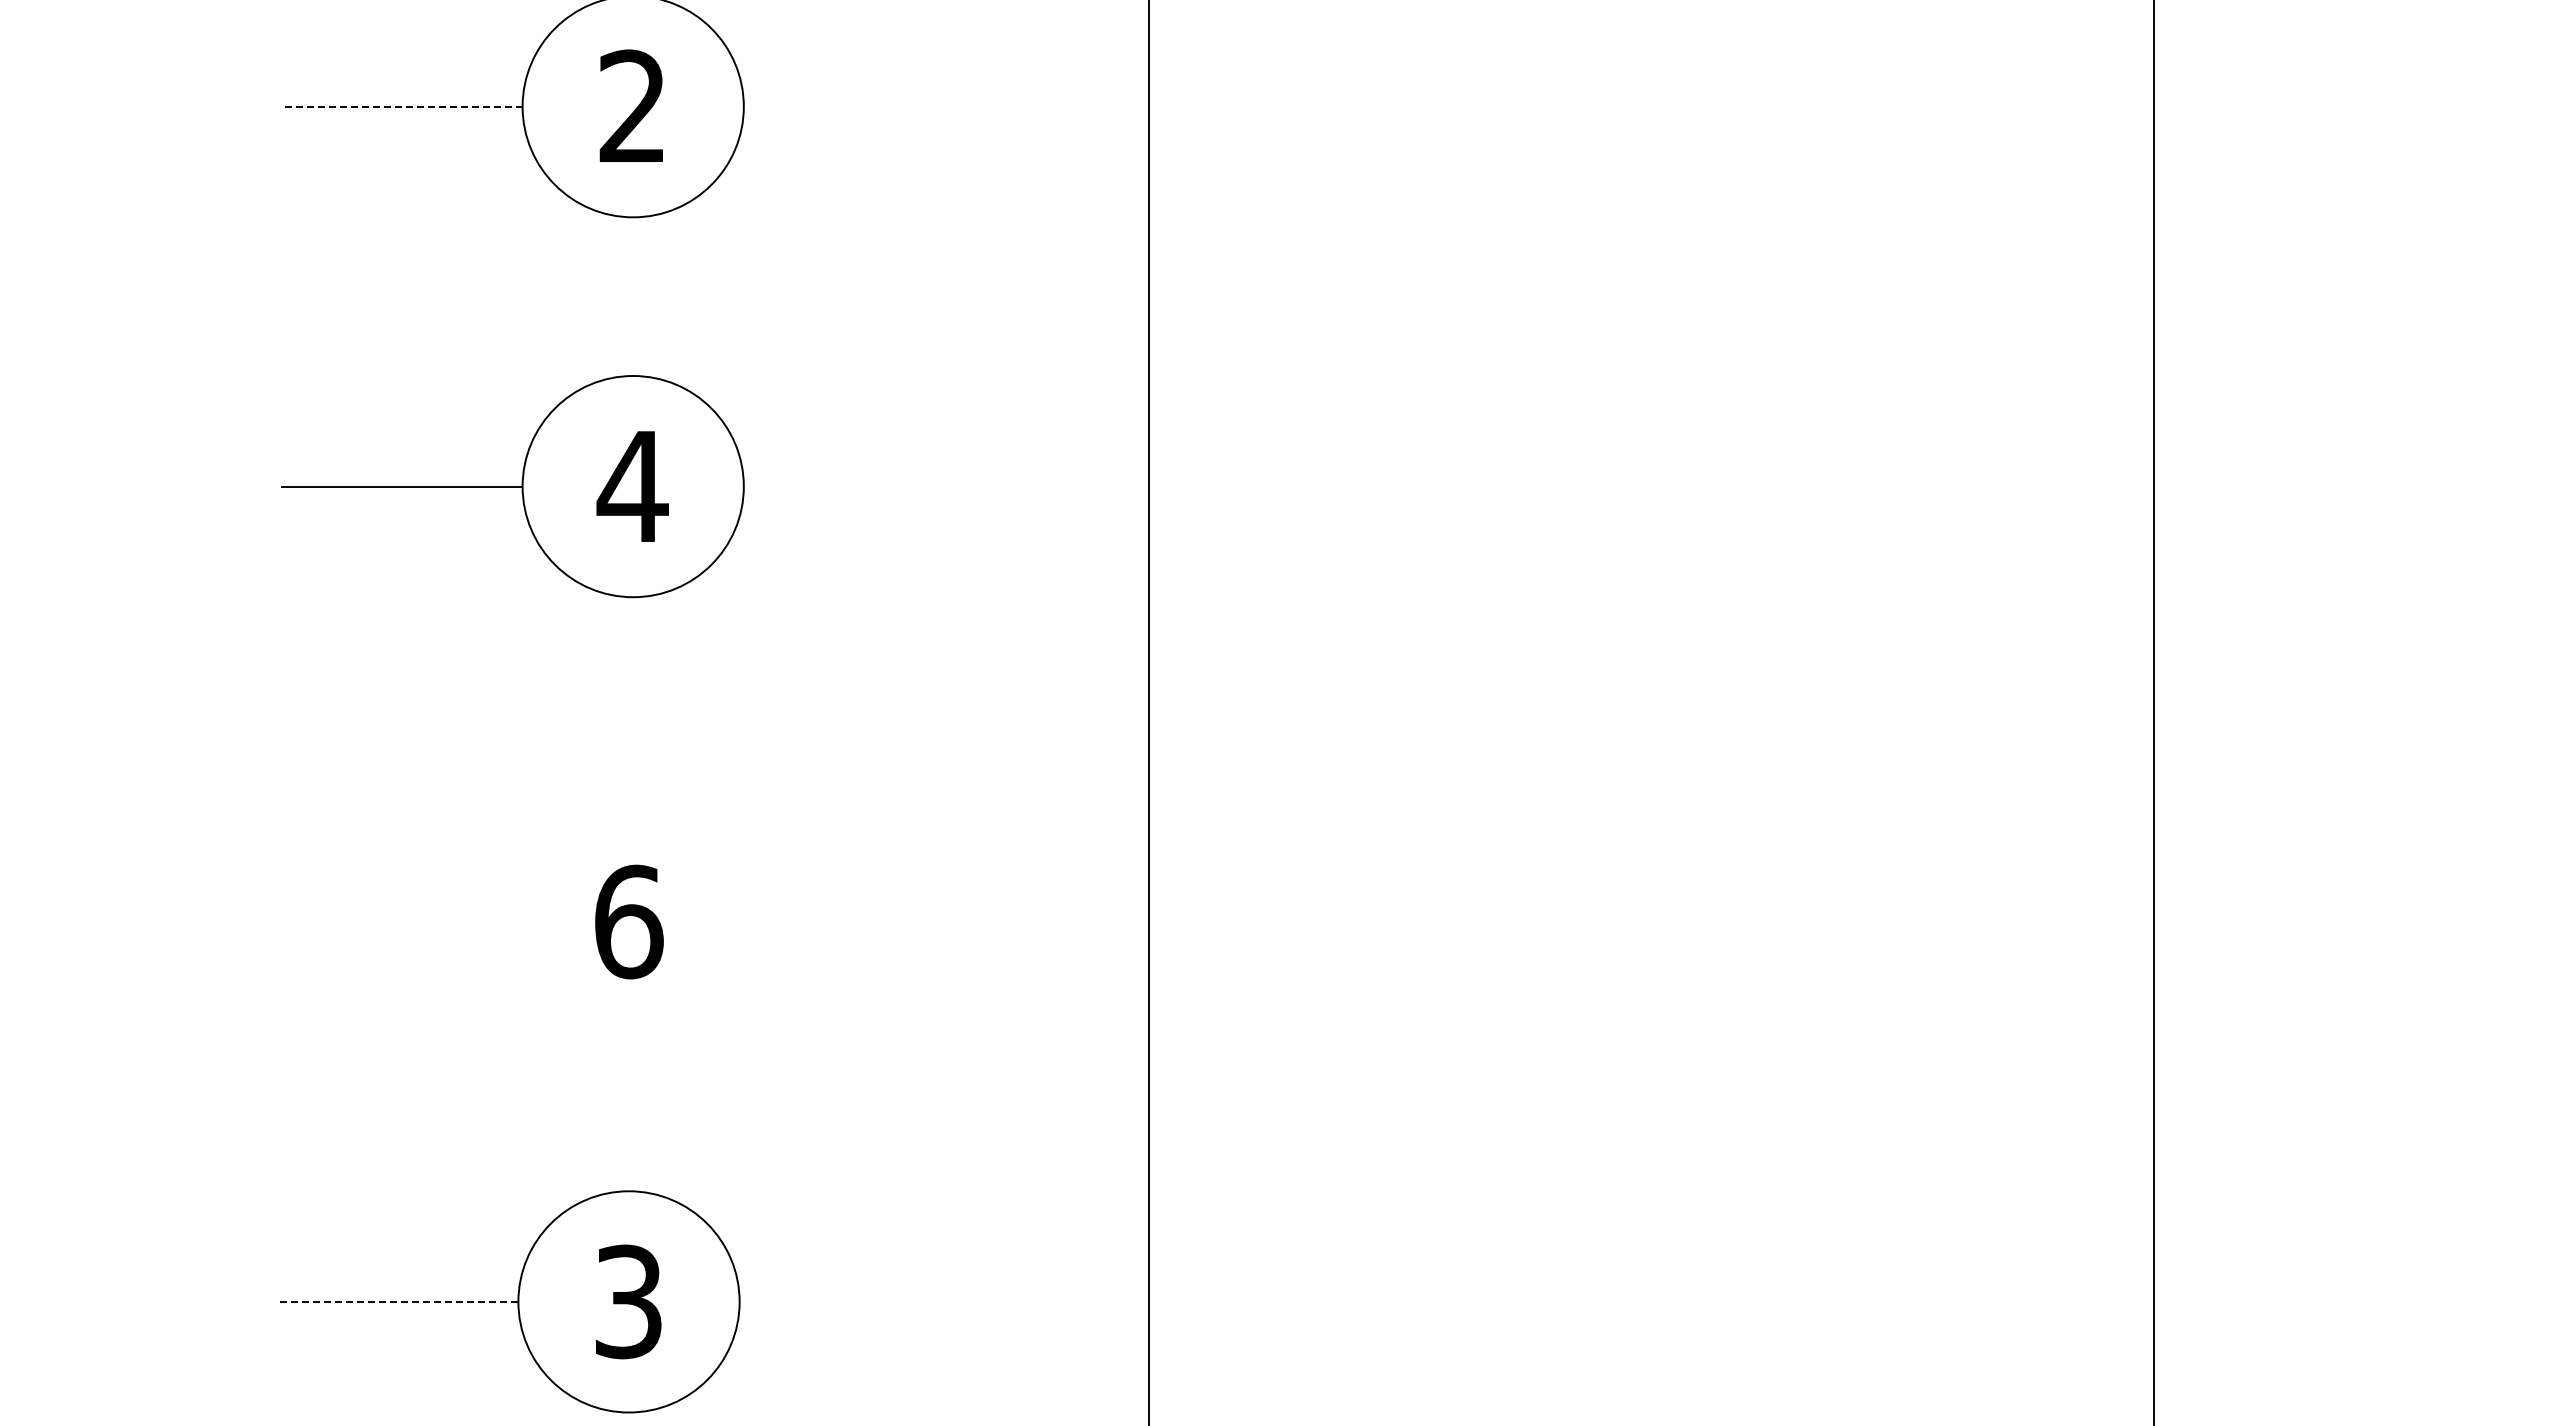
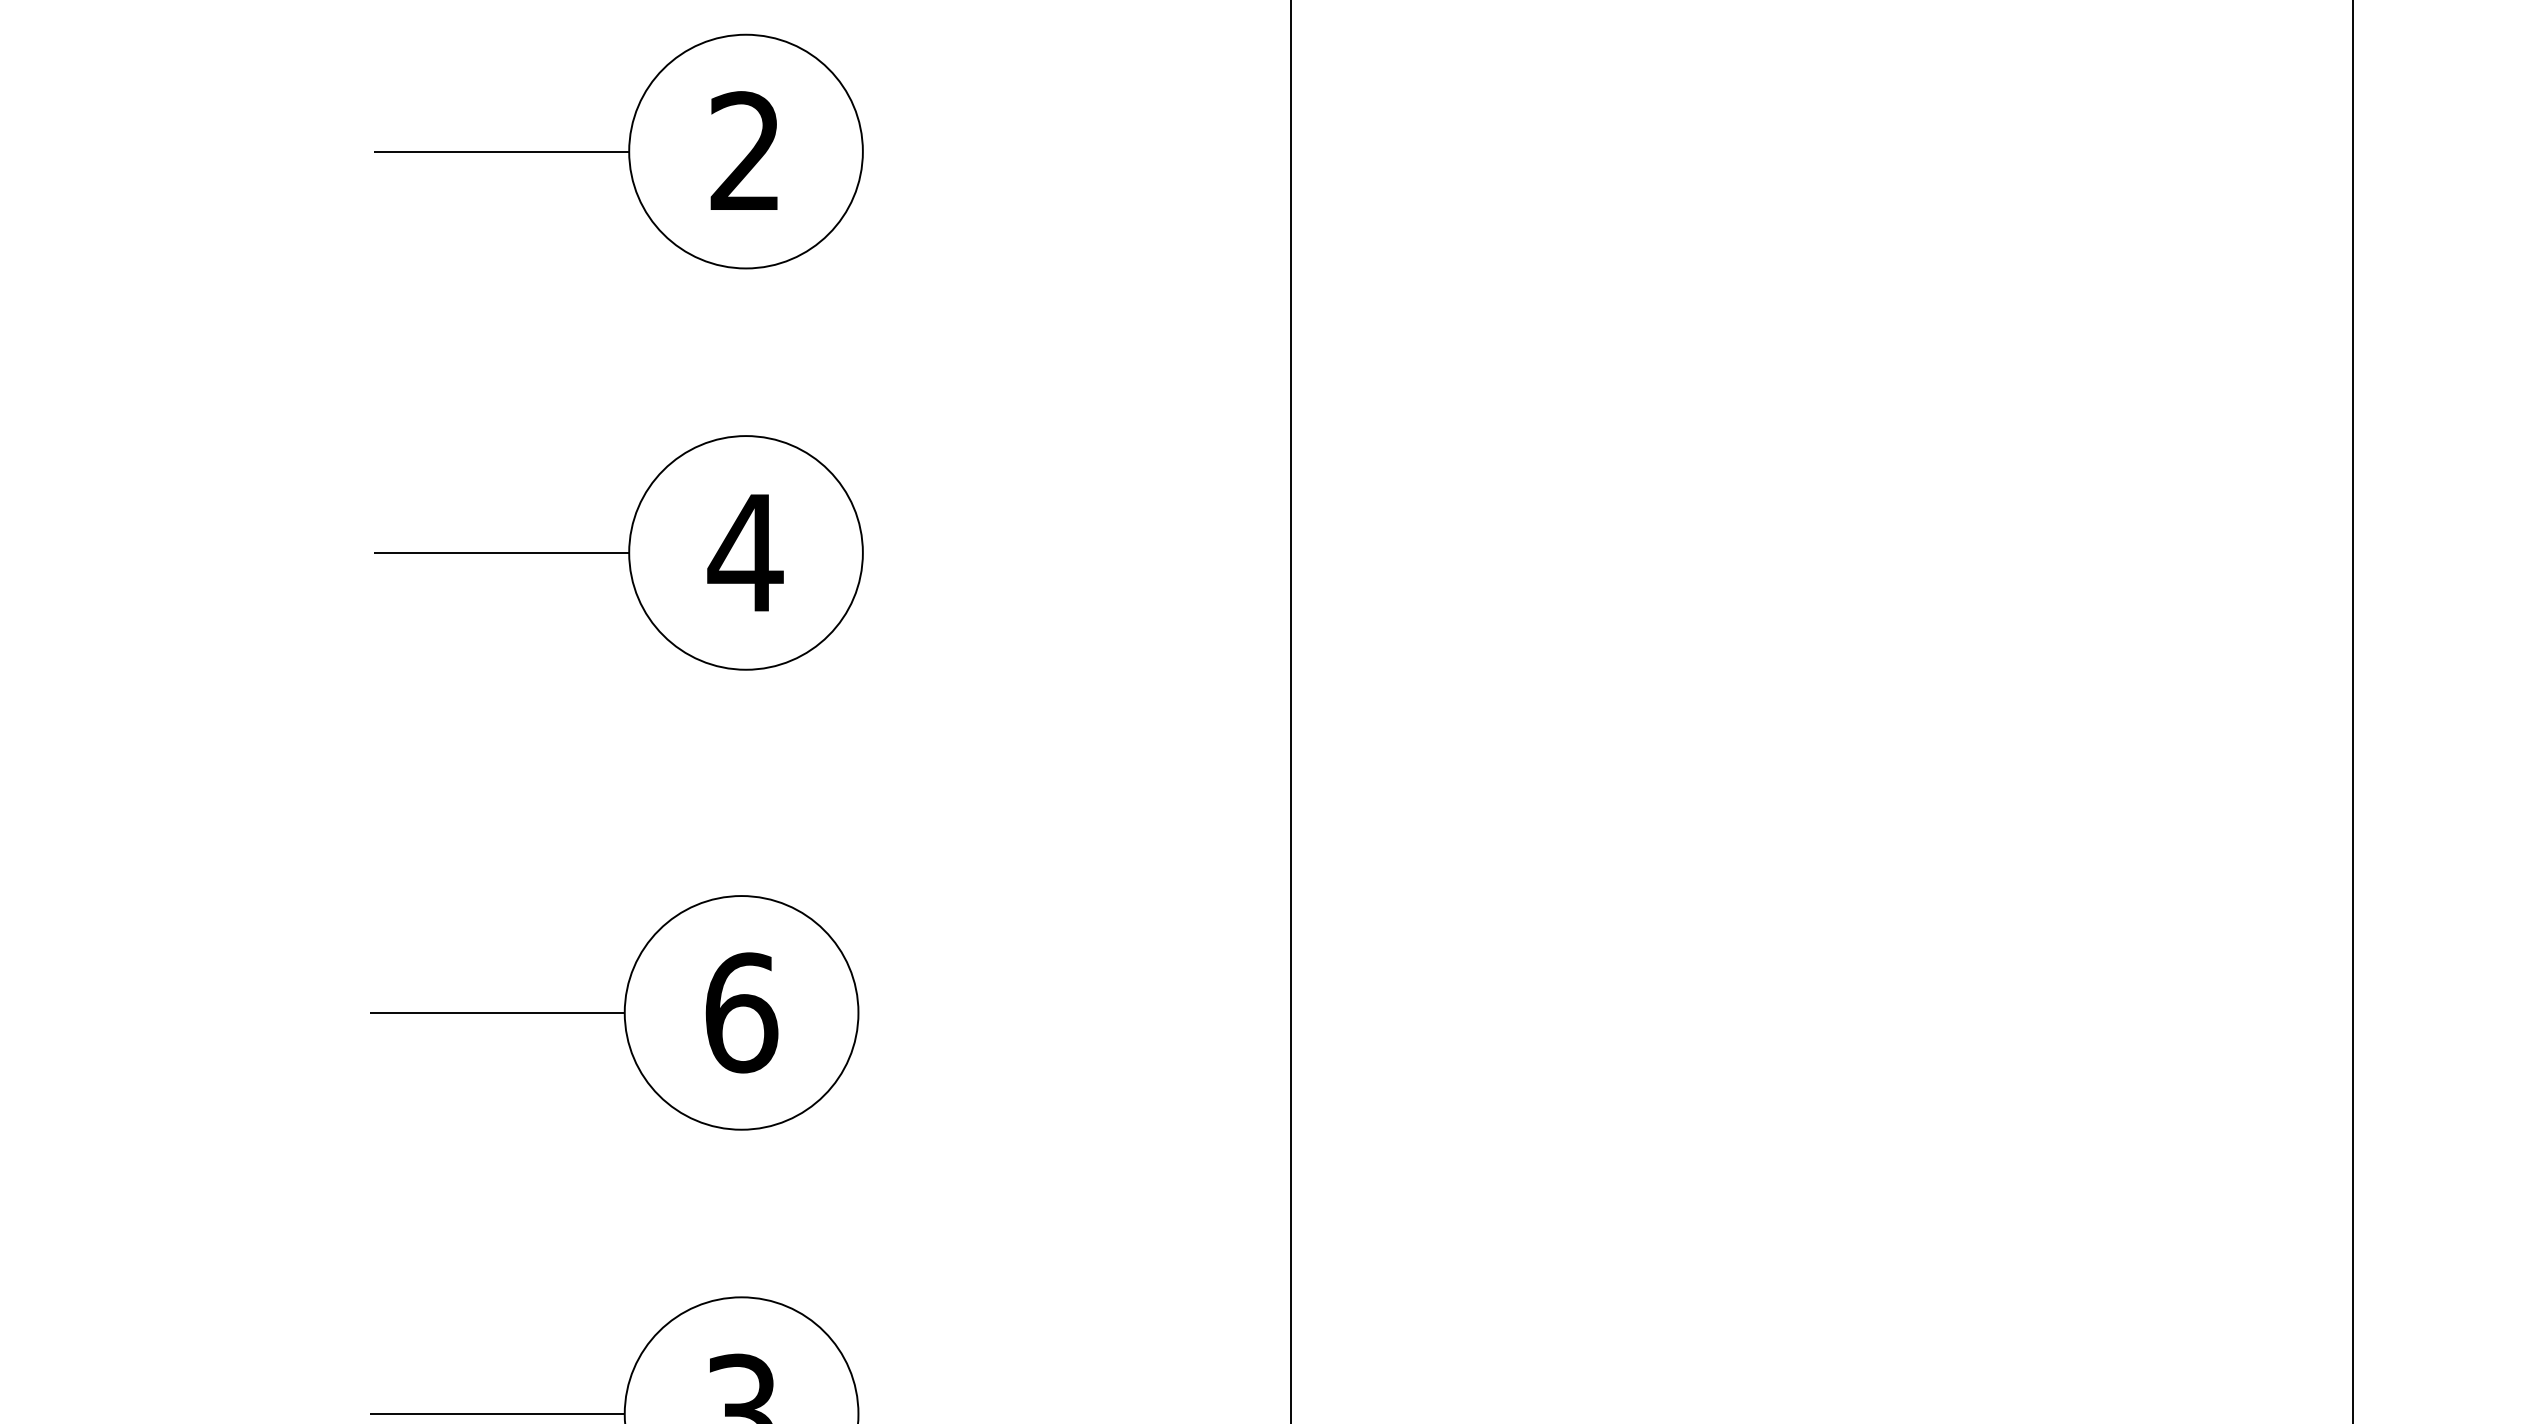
line: (401, 106) -> (501, 151), dashed -> solid
part: (508, 921) -> (614, 1012), added
line: (397, 1301) -> (497, 1413), dashed -> solid

